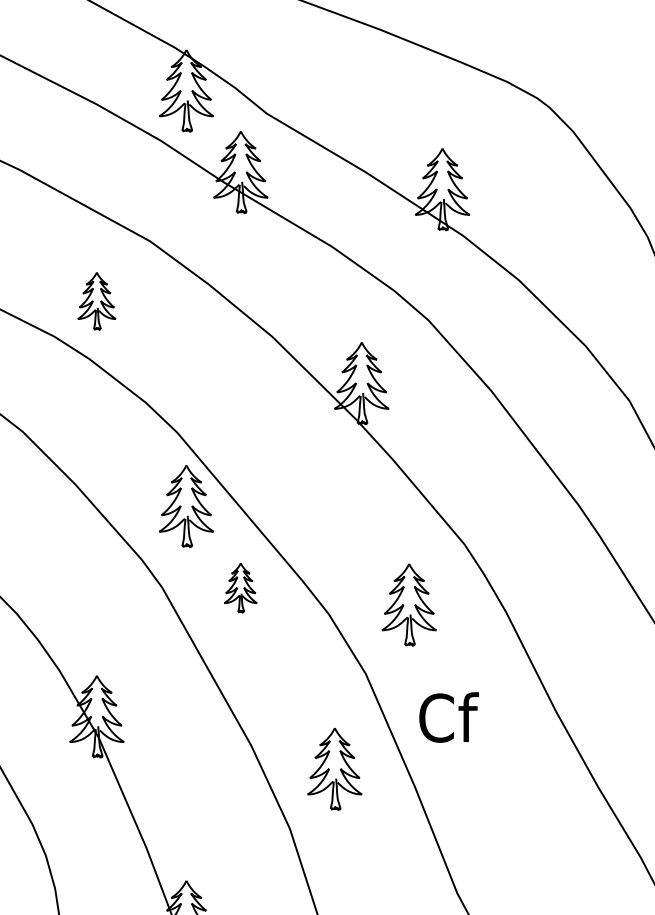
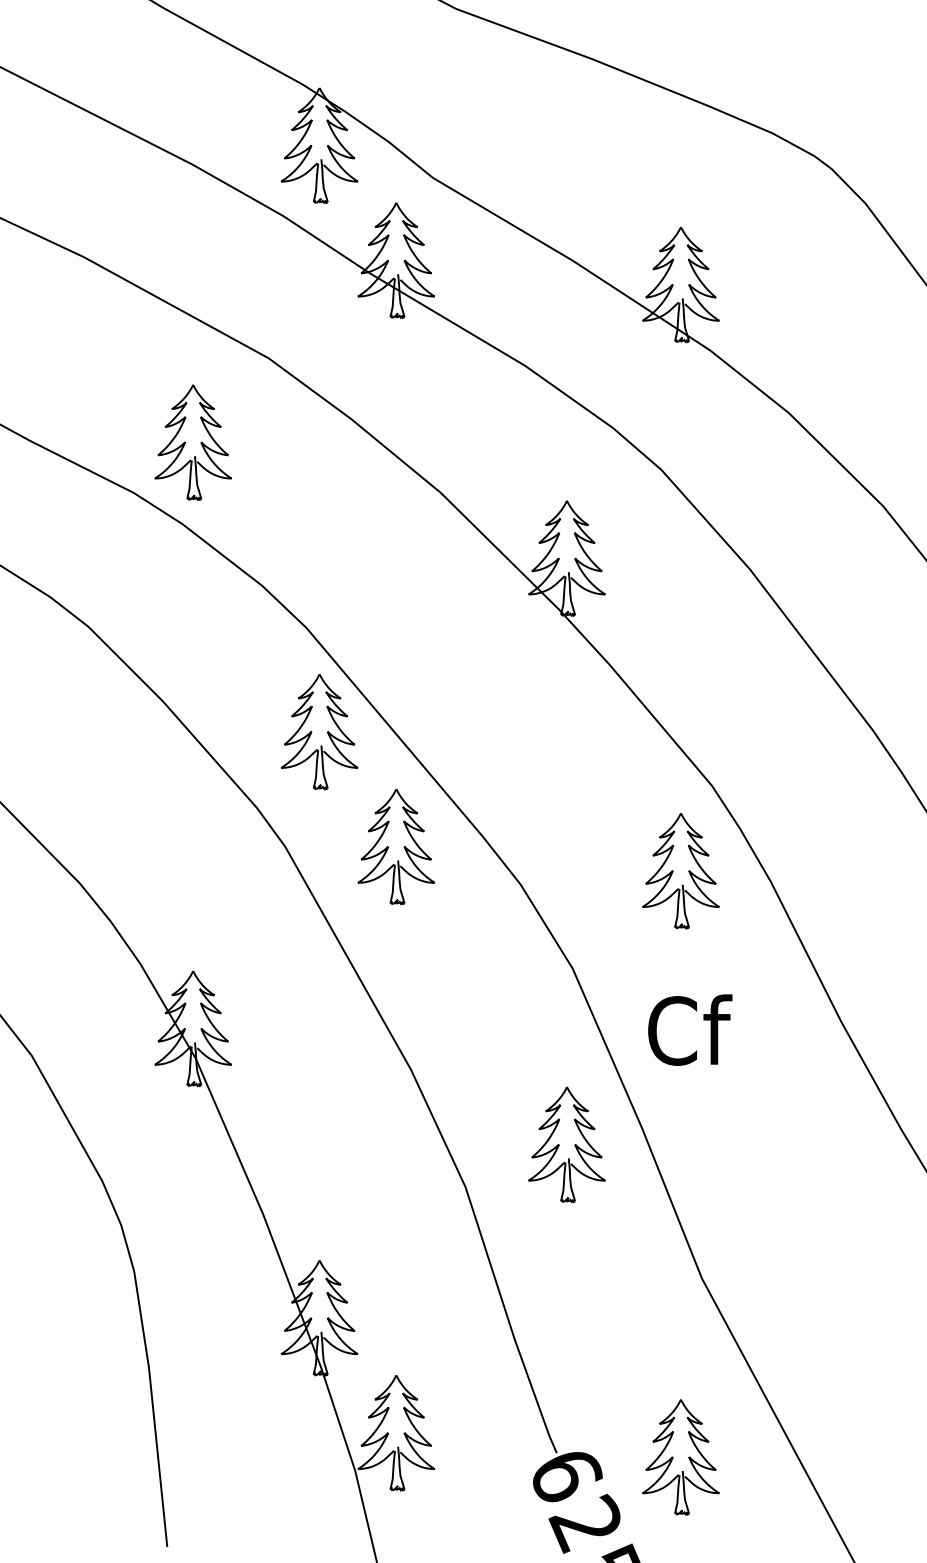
part: (96, 301) -> (192, 442), size x1.43
part: (240, 588) -> (395, 847), size x1.67
part: (408, 605) -> (680, 871), moved
part: (334, 768) -> (566, 1144), moved

